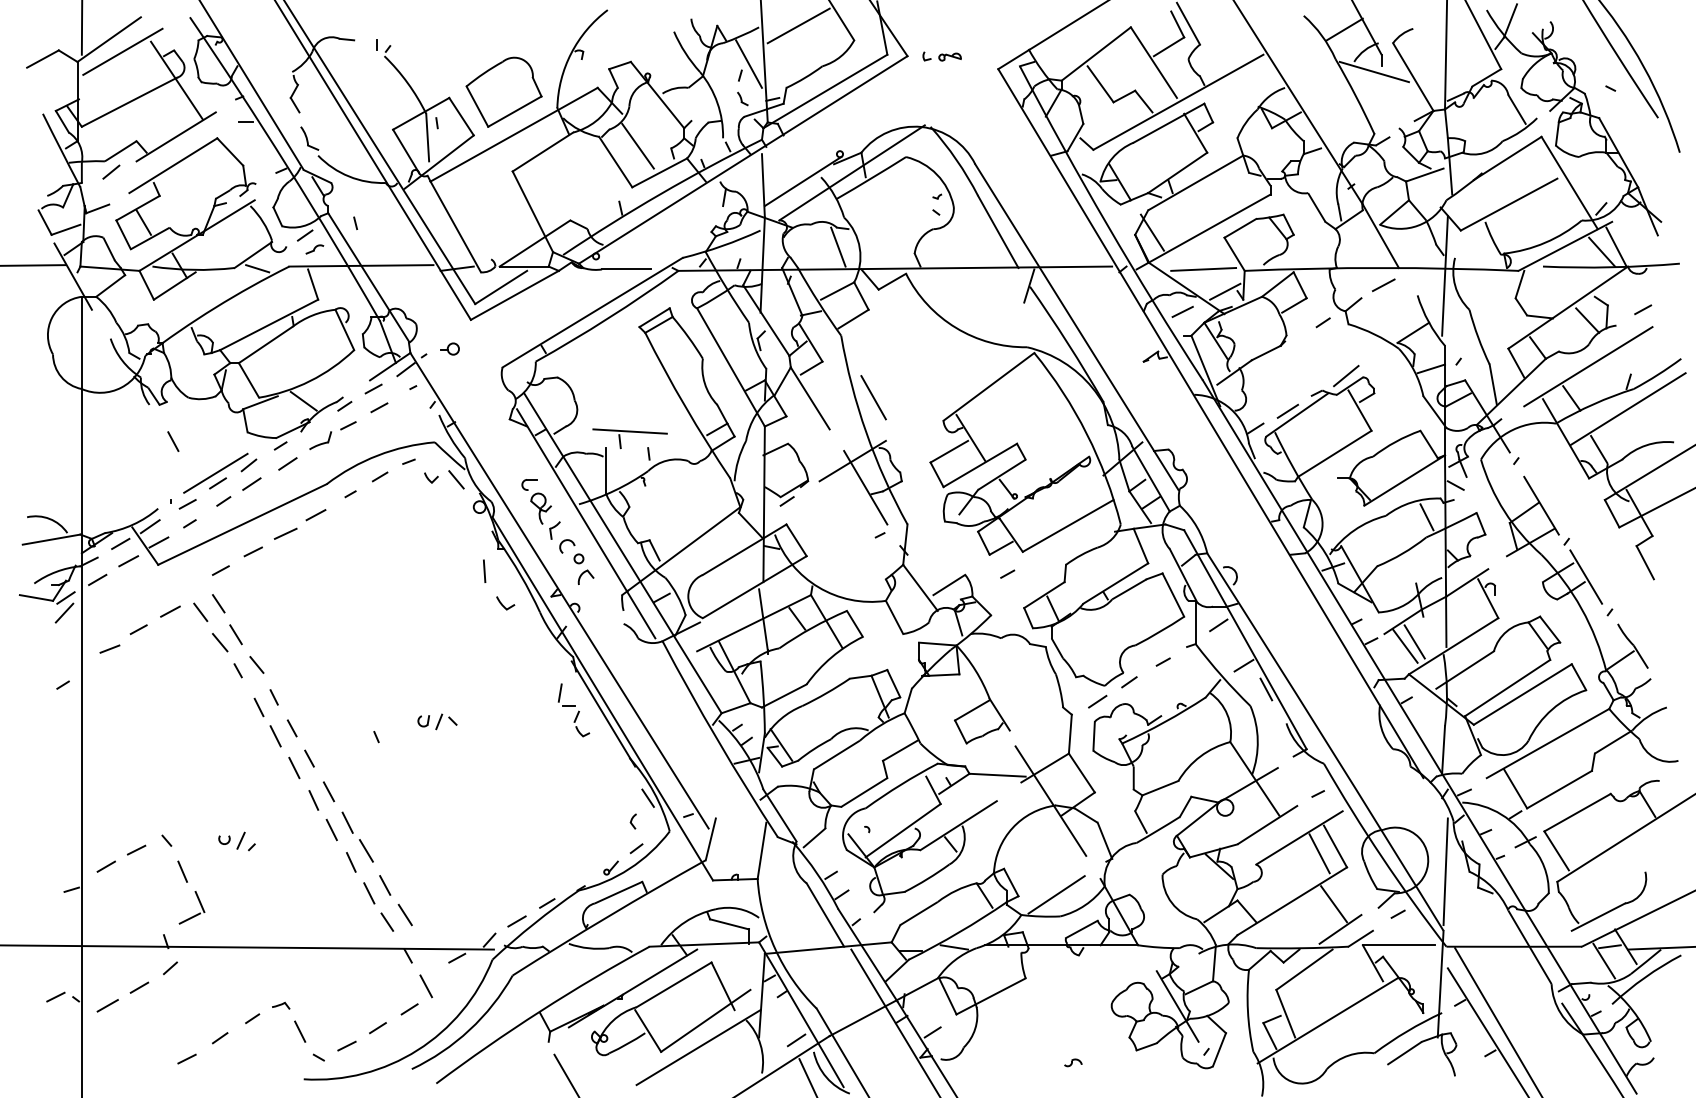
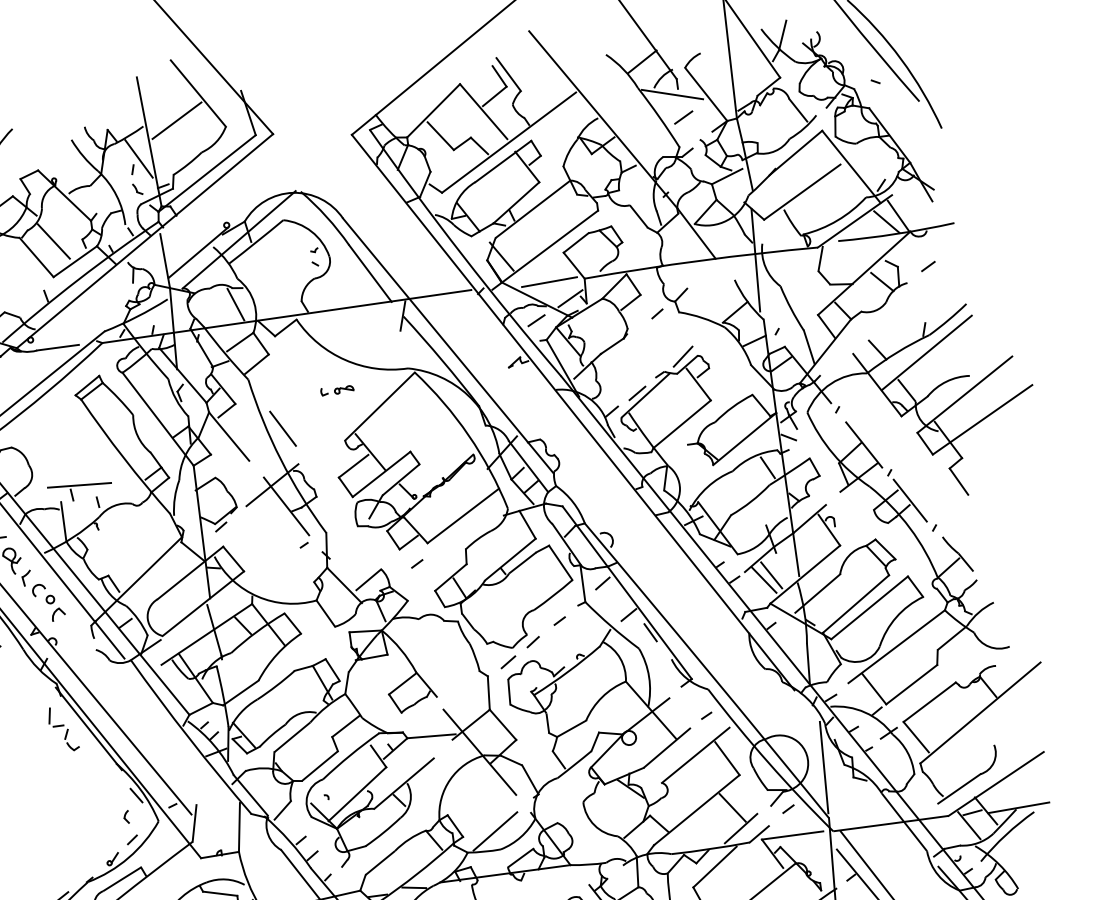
part: (941, 56) -> (336, 390), moved
line: (1383, 285) -> (683, 117), moved
line: (1588, 366) -> (888, 321), removed
line: (1319, 853) -> (714, 766), removed

